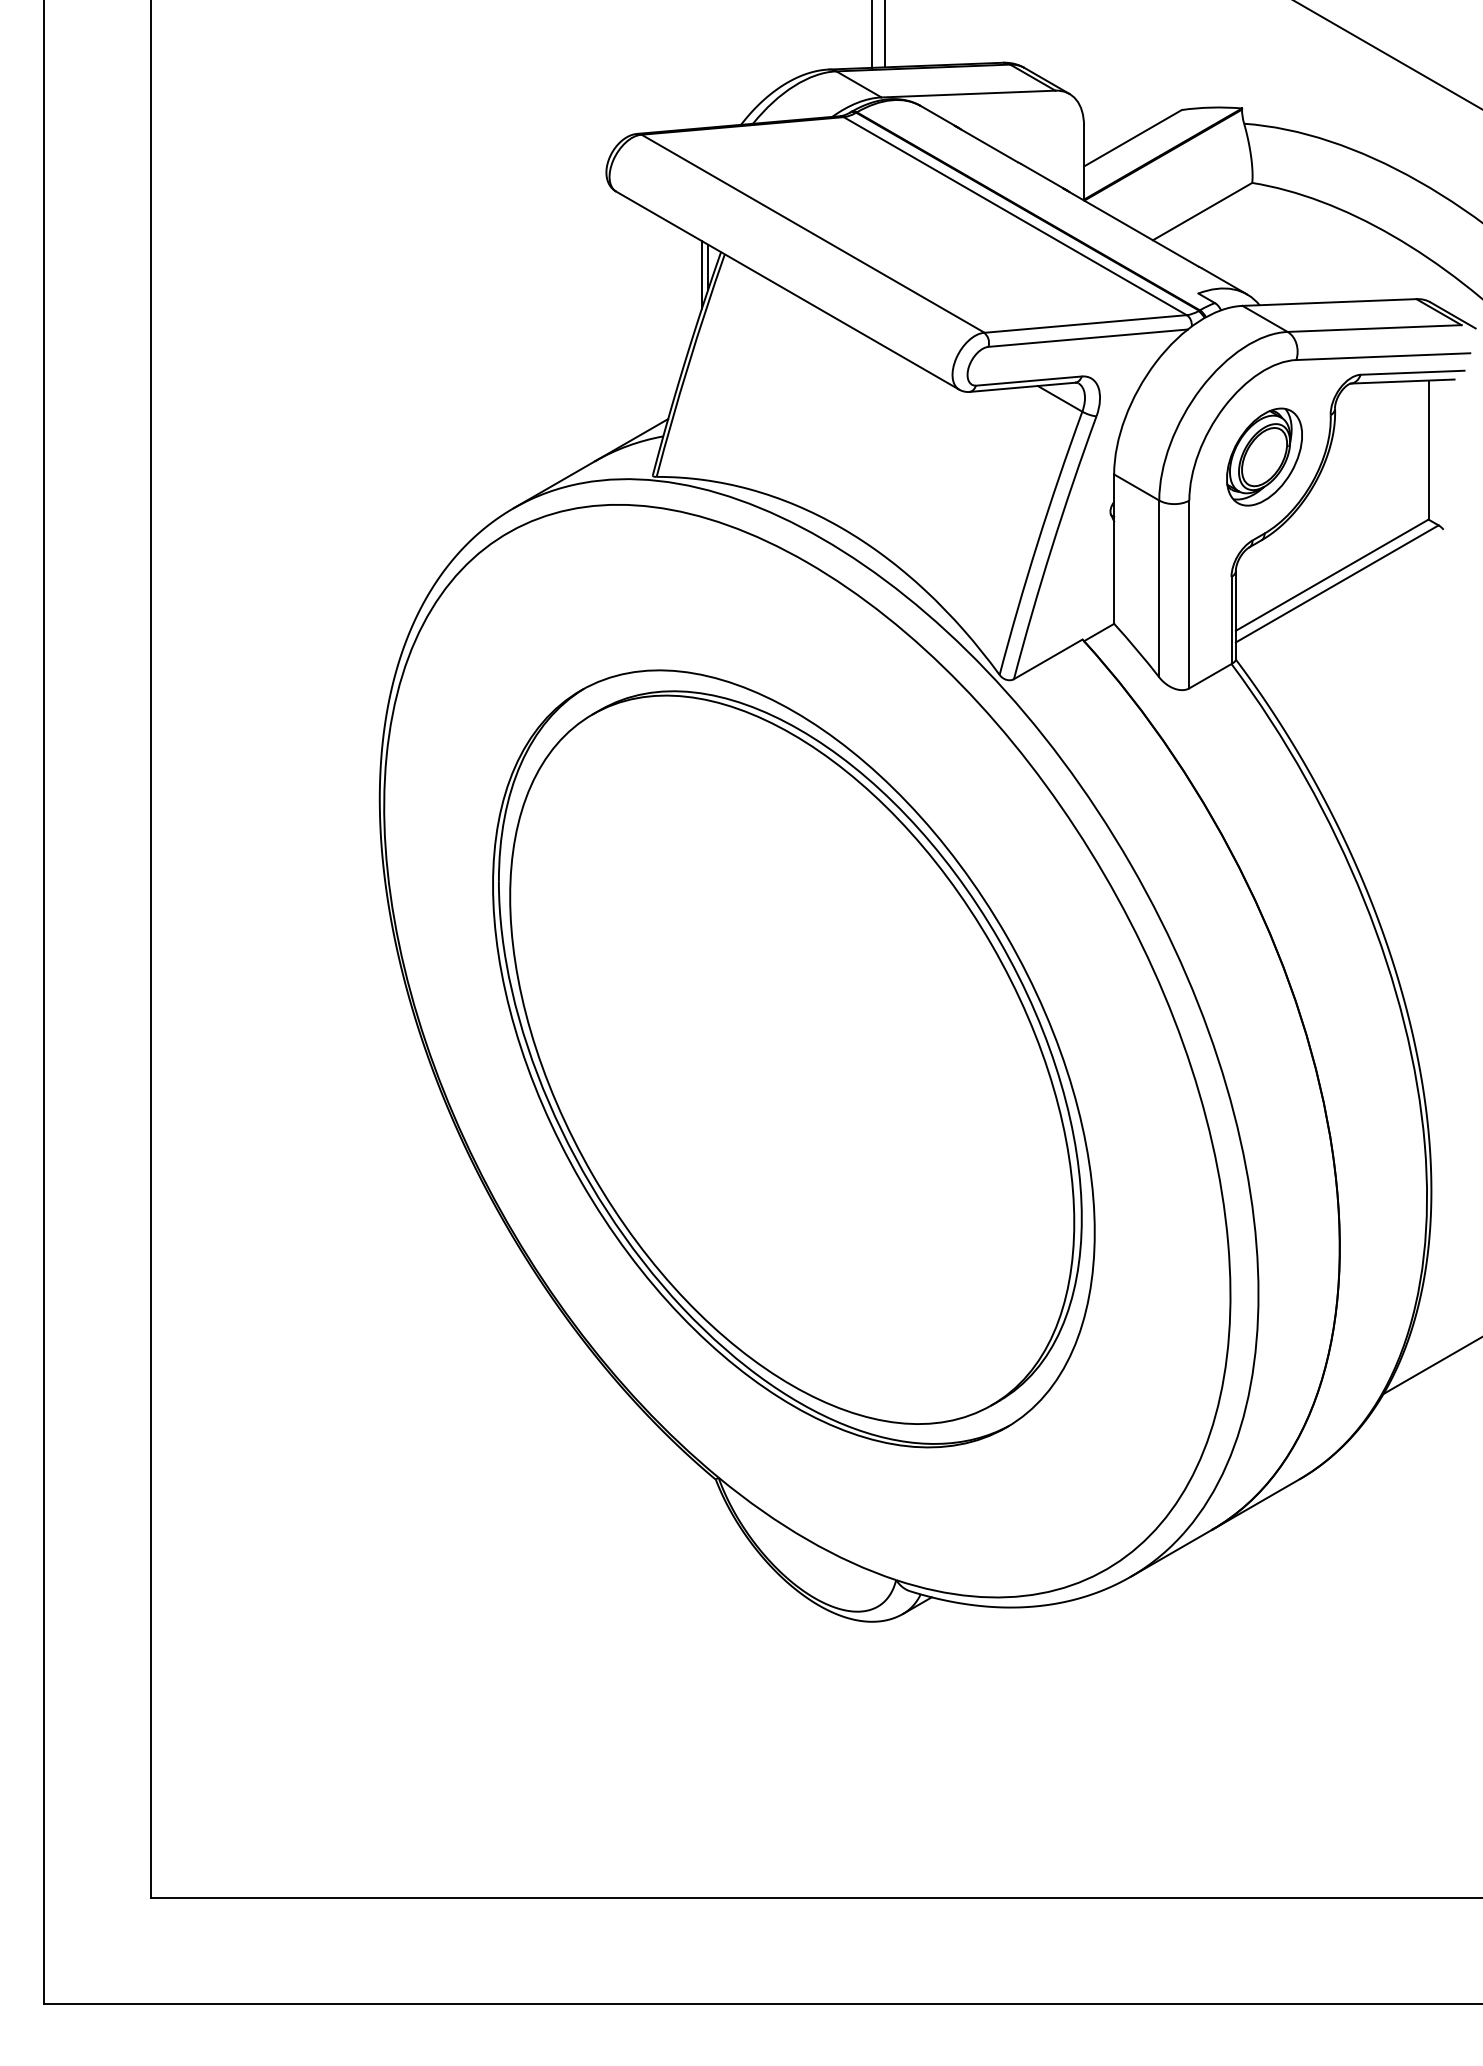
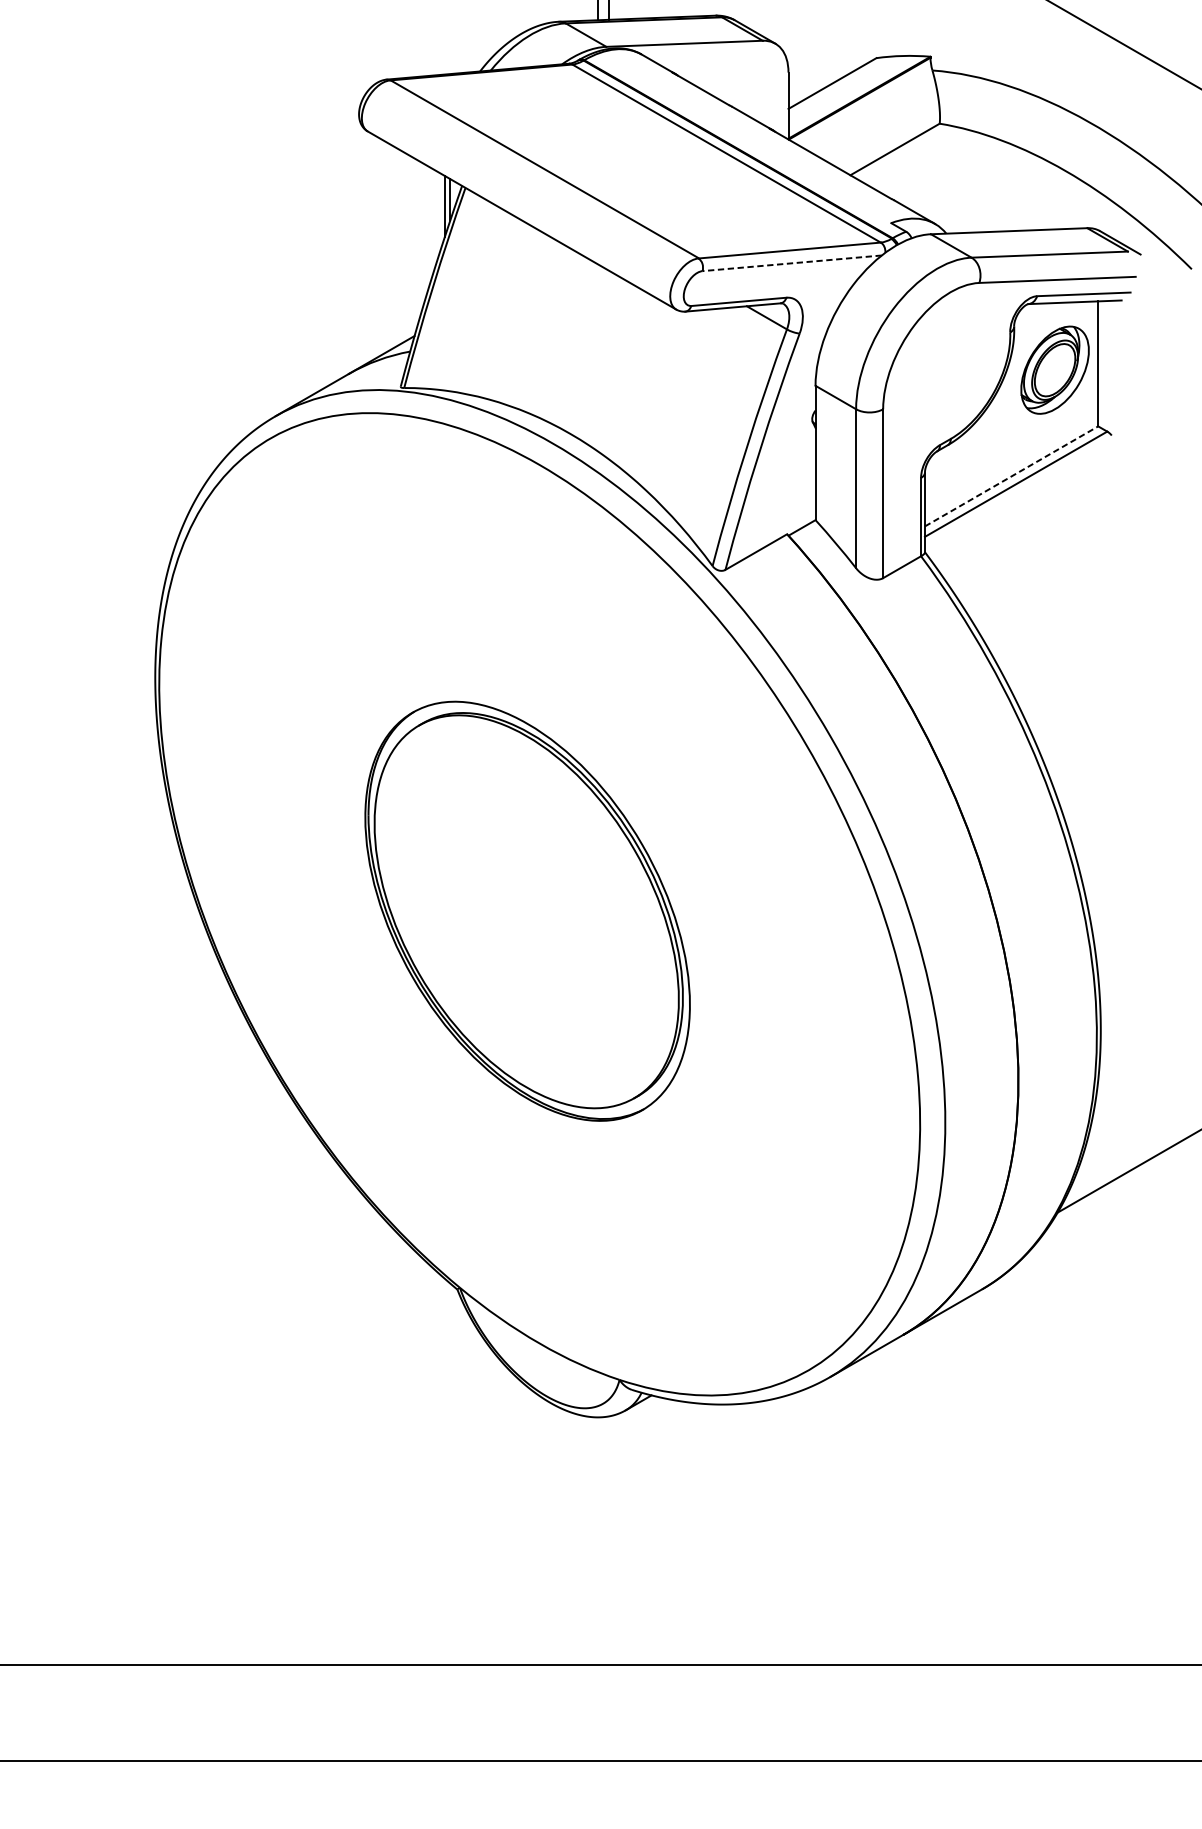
line: (1087, 338) -> (791, 263), solid -> dashed
part: (1264, 456) -> (1055, 369), moved
line: (1332, 574) -> (1011, 475), solid -> dashed
part: (793, 1058) -> (527, 910), size x0.6

